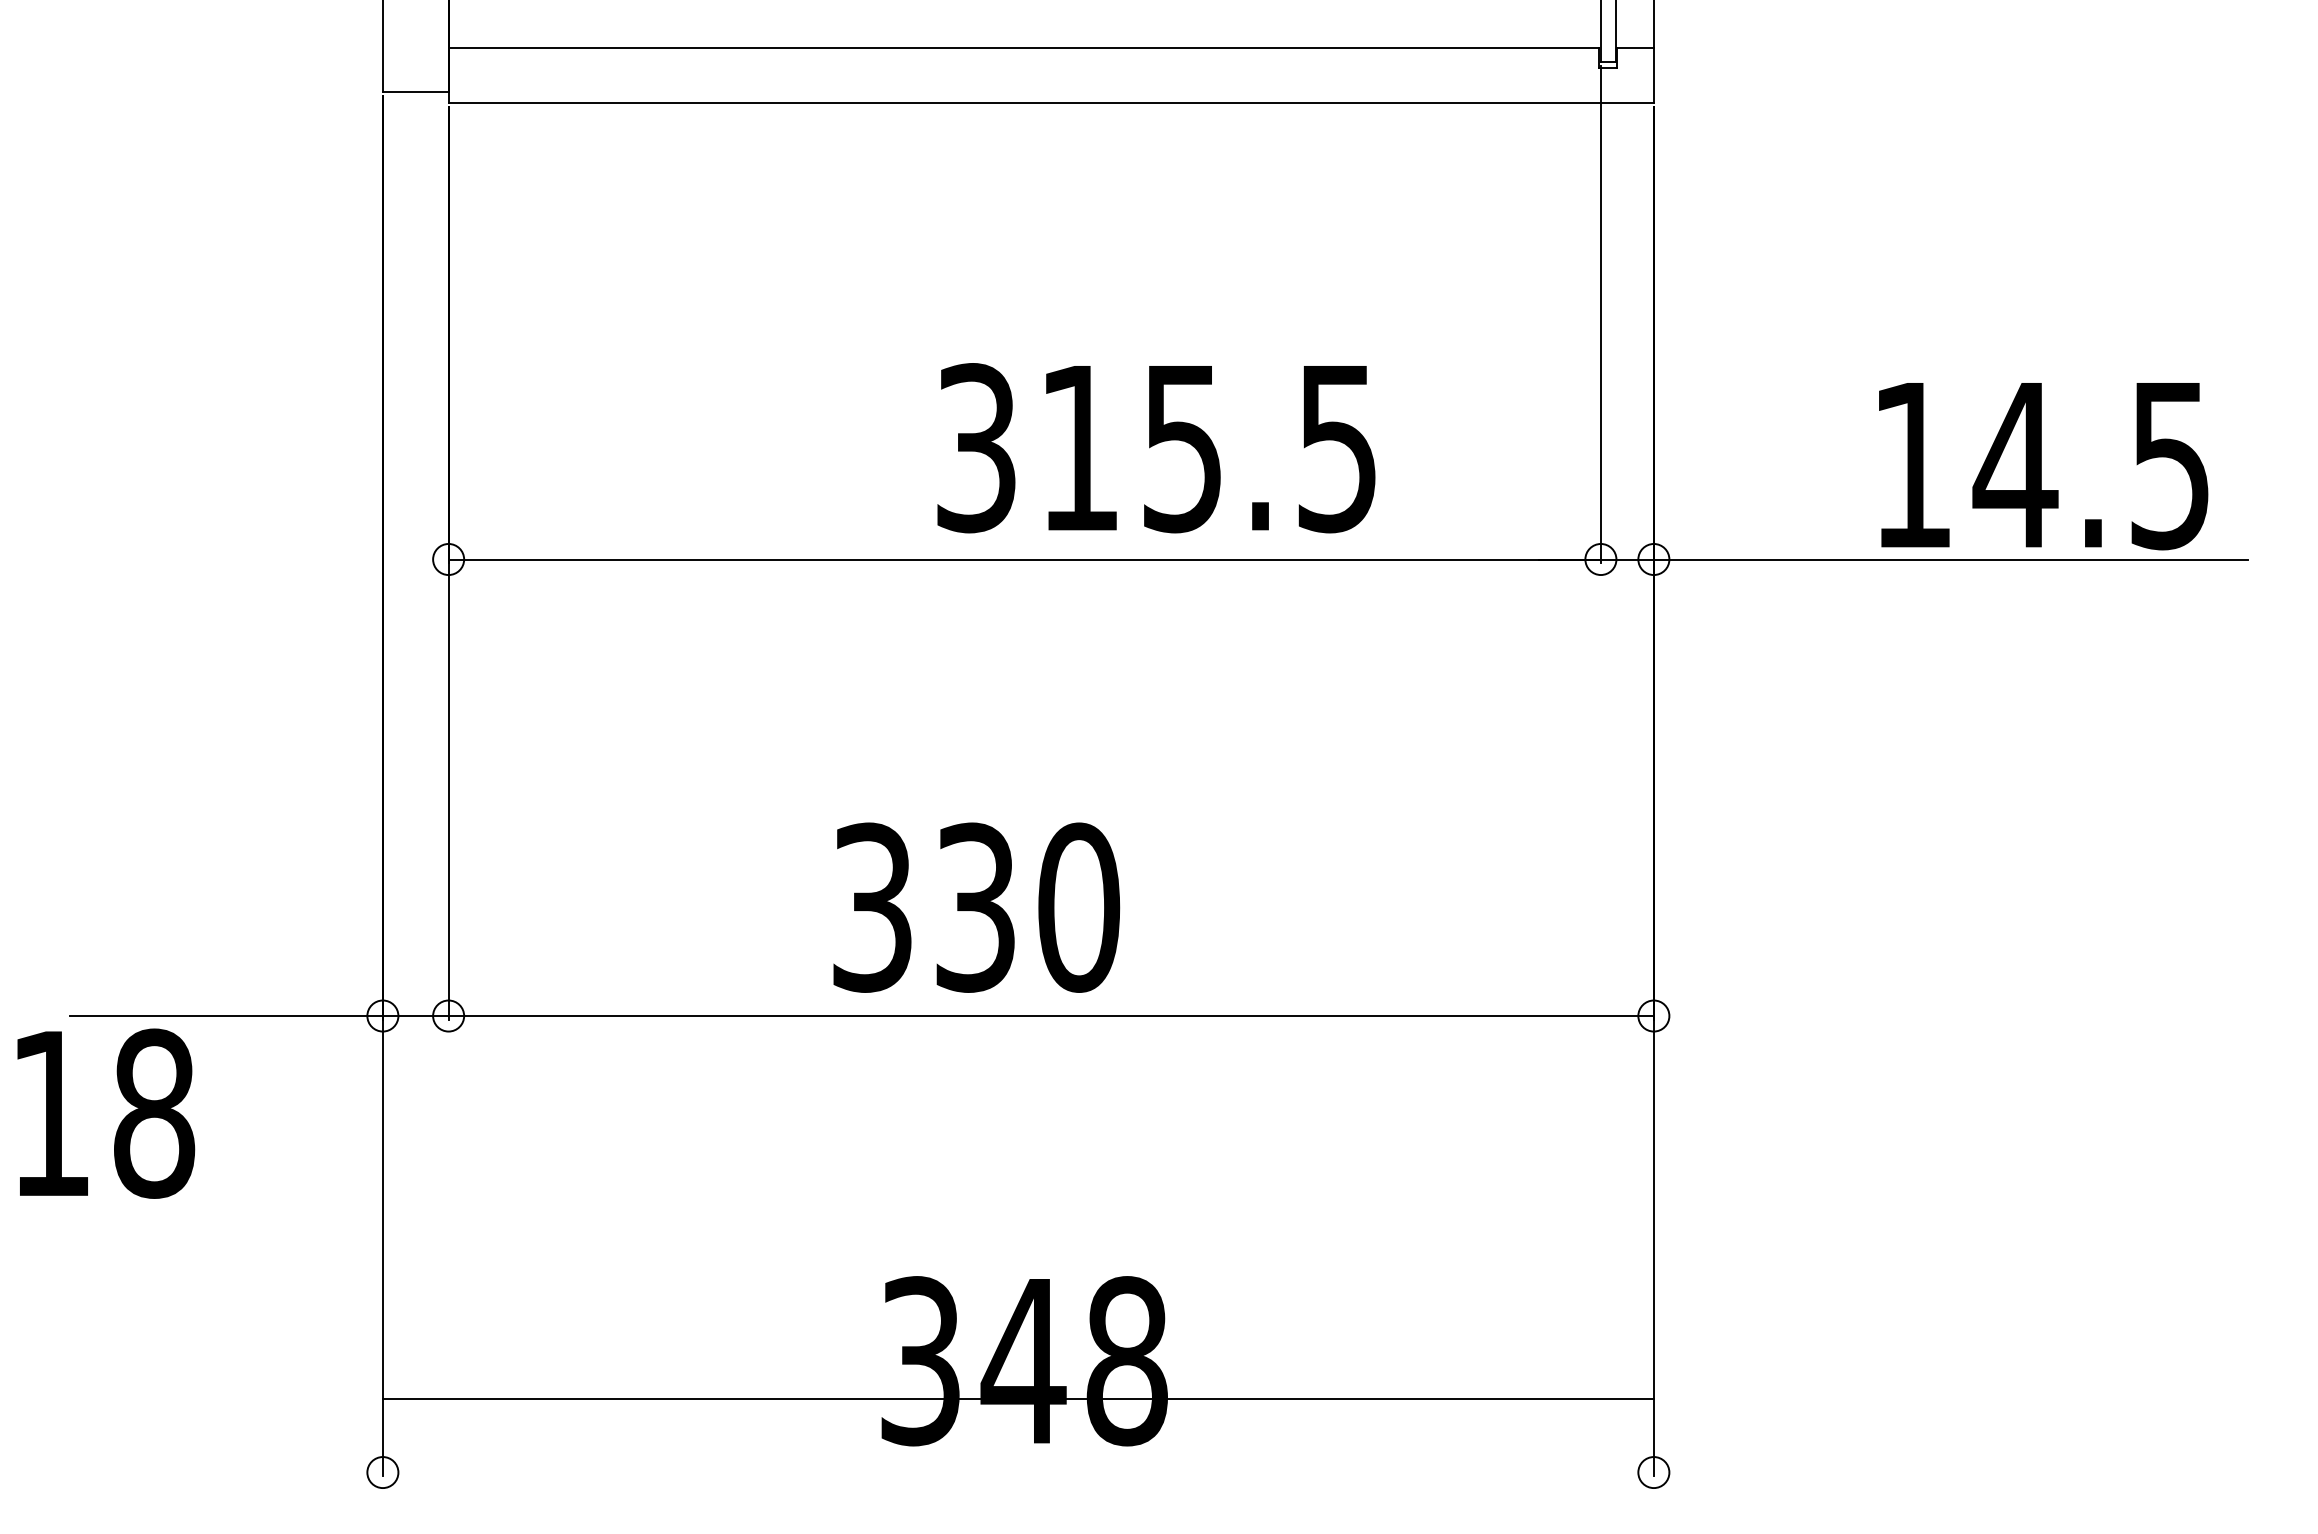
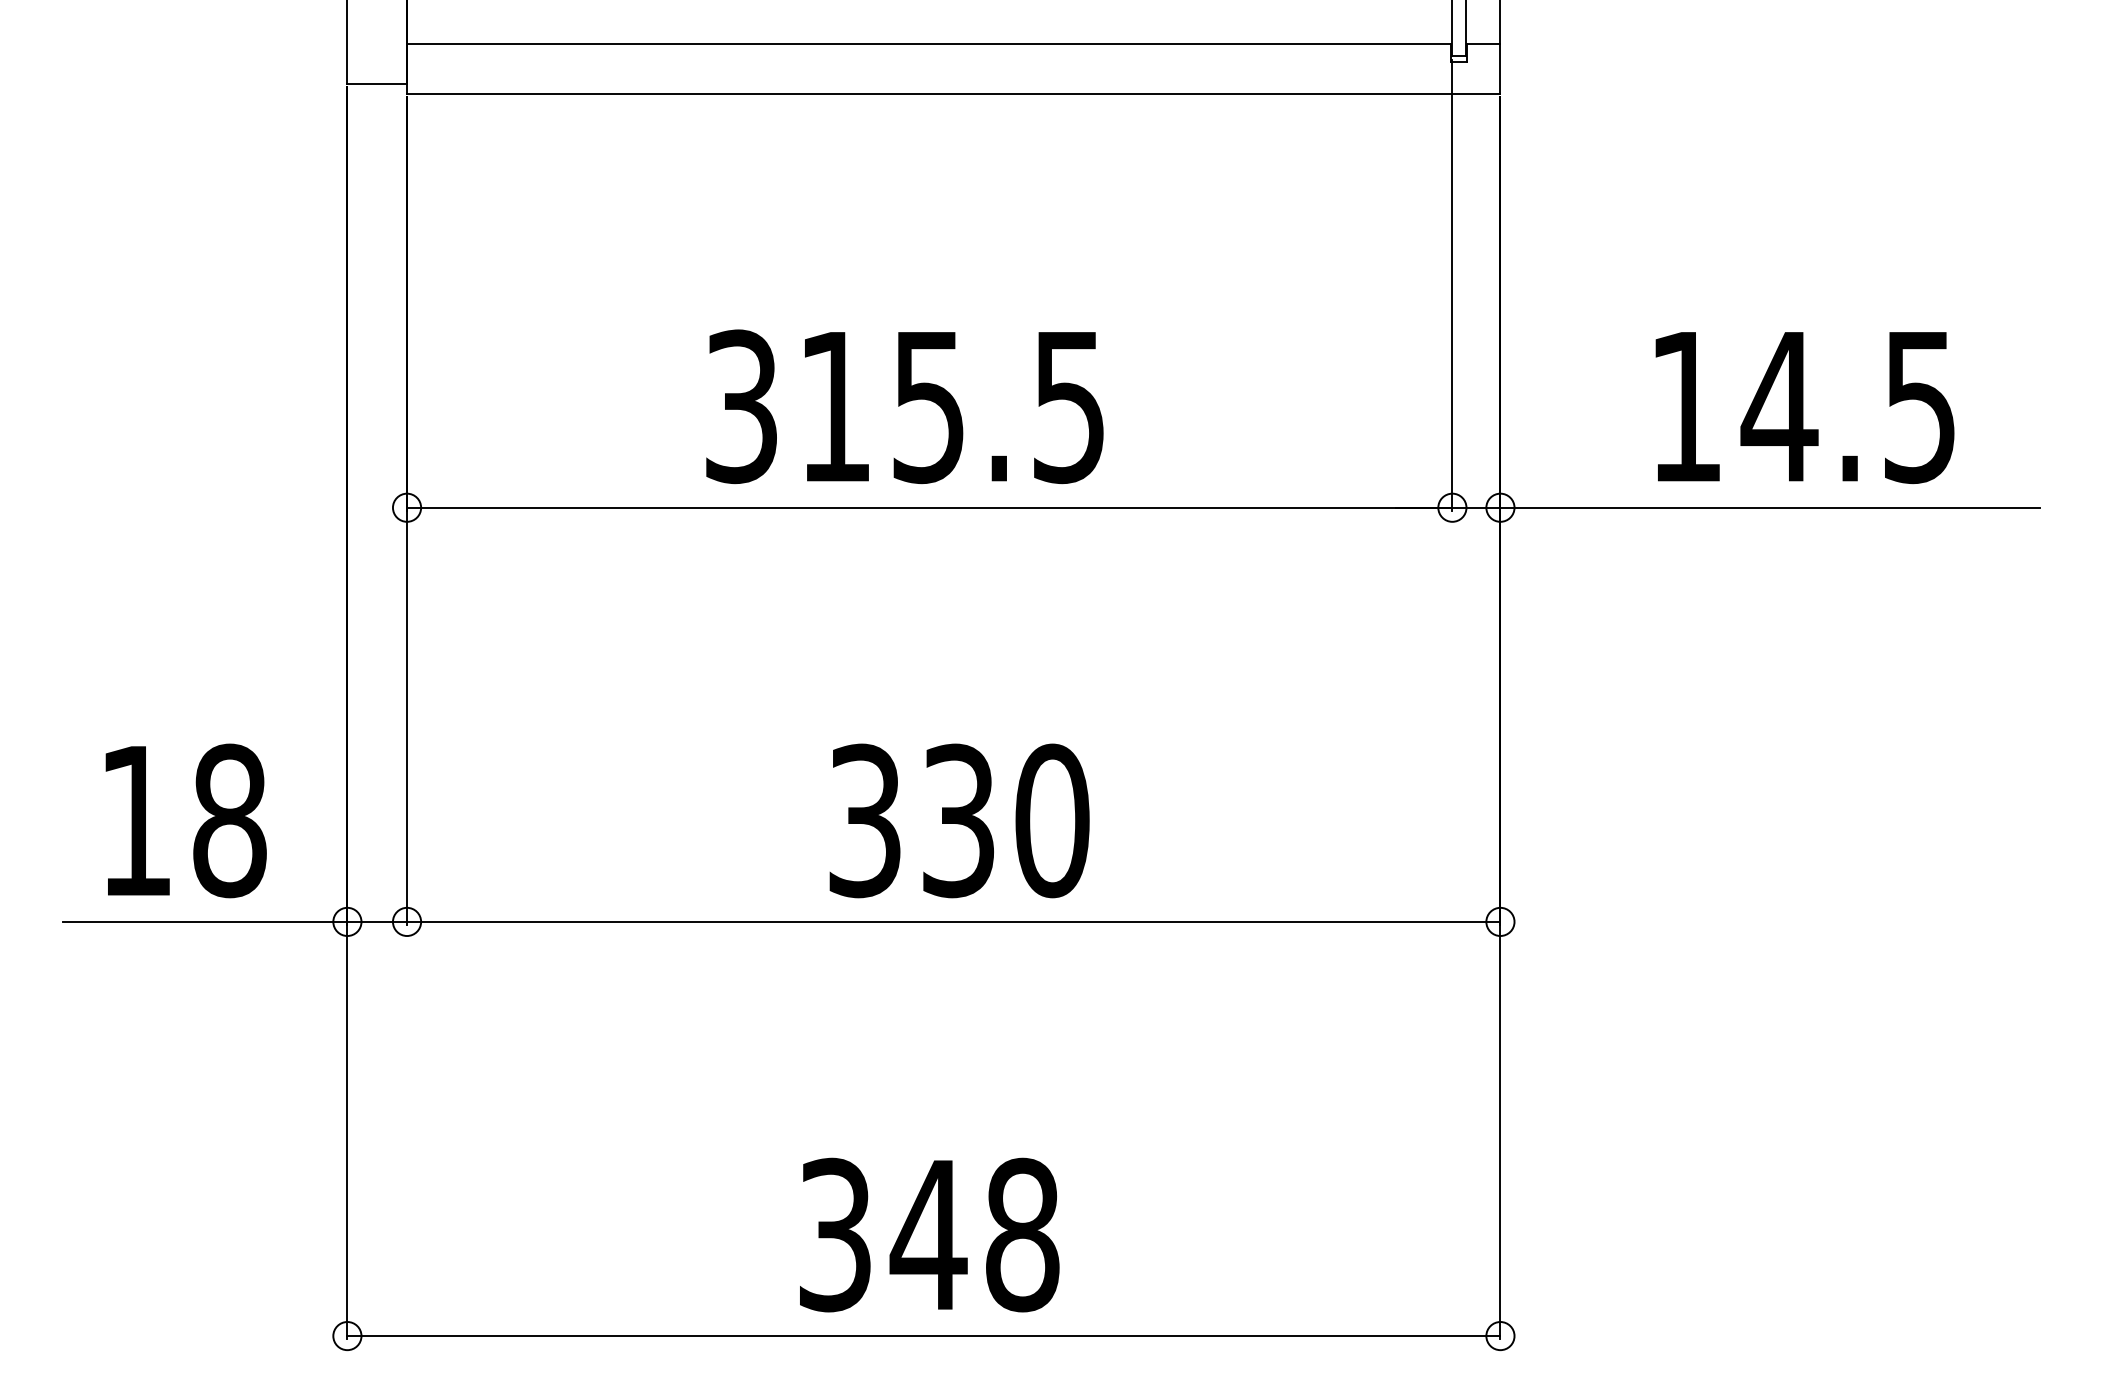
text: (1156, 448) -> (904, 407), moved
text: (2043, 466) -> (1804, 407), moved
text: (976, 907) -> (959, 820), moved
text: (106, 1113) -> (186, 820), moved
line: (1017, 1398) -> (923, 1336), moved

